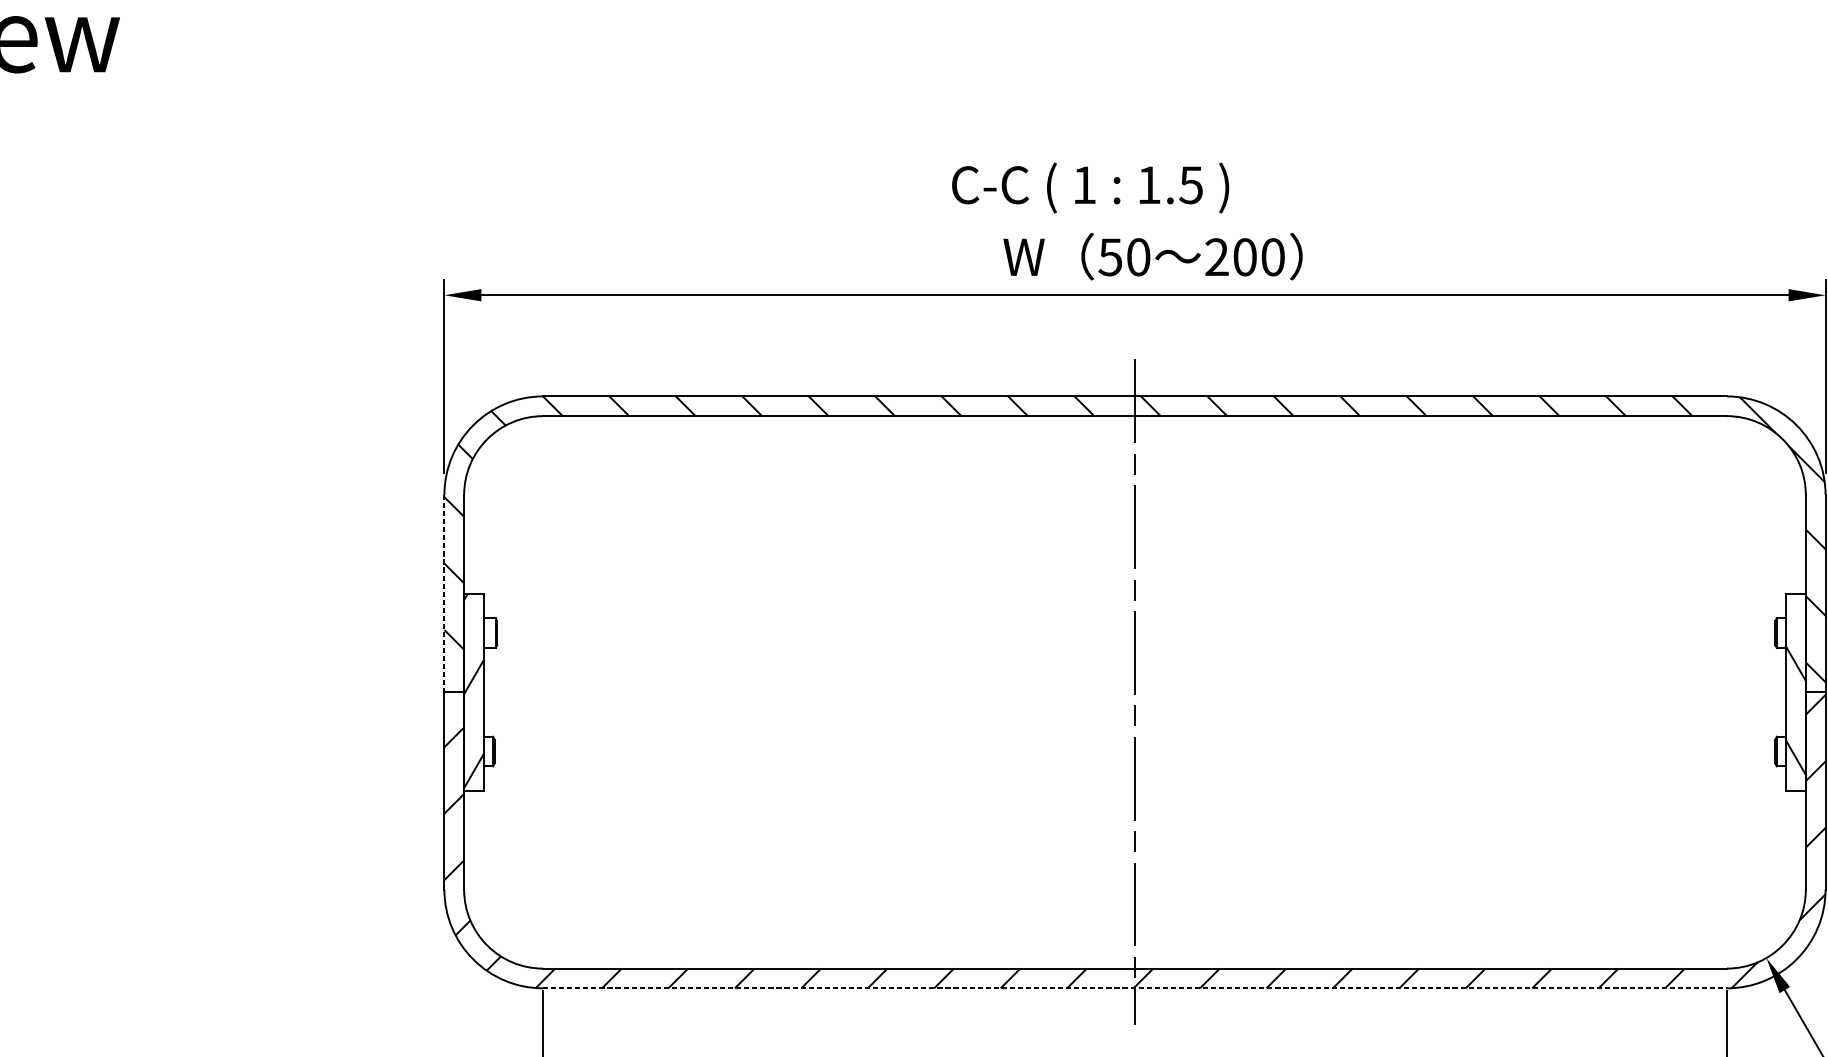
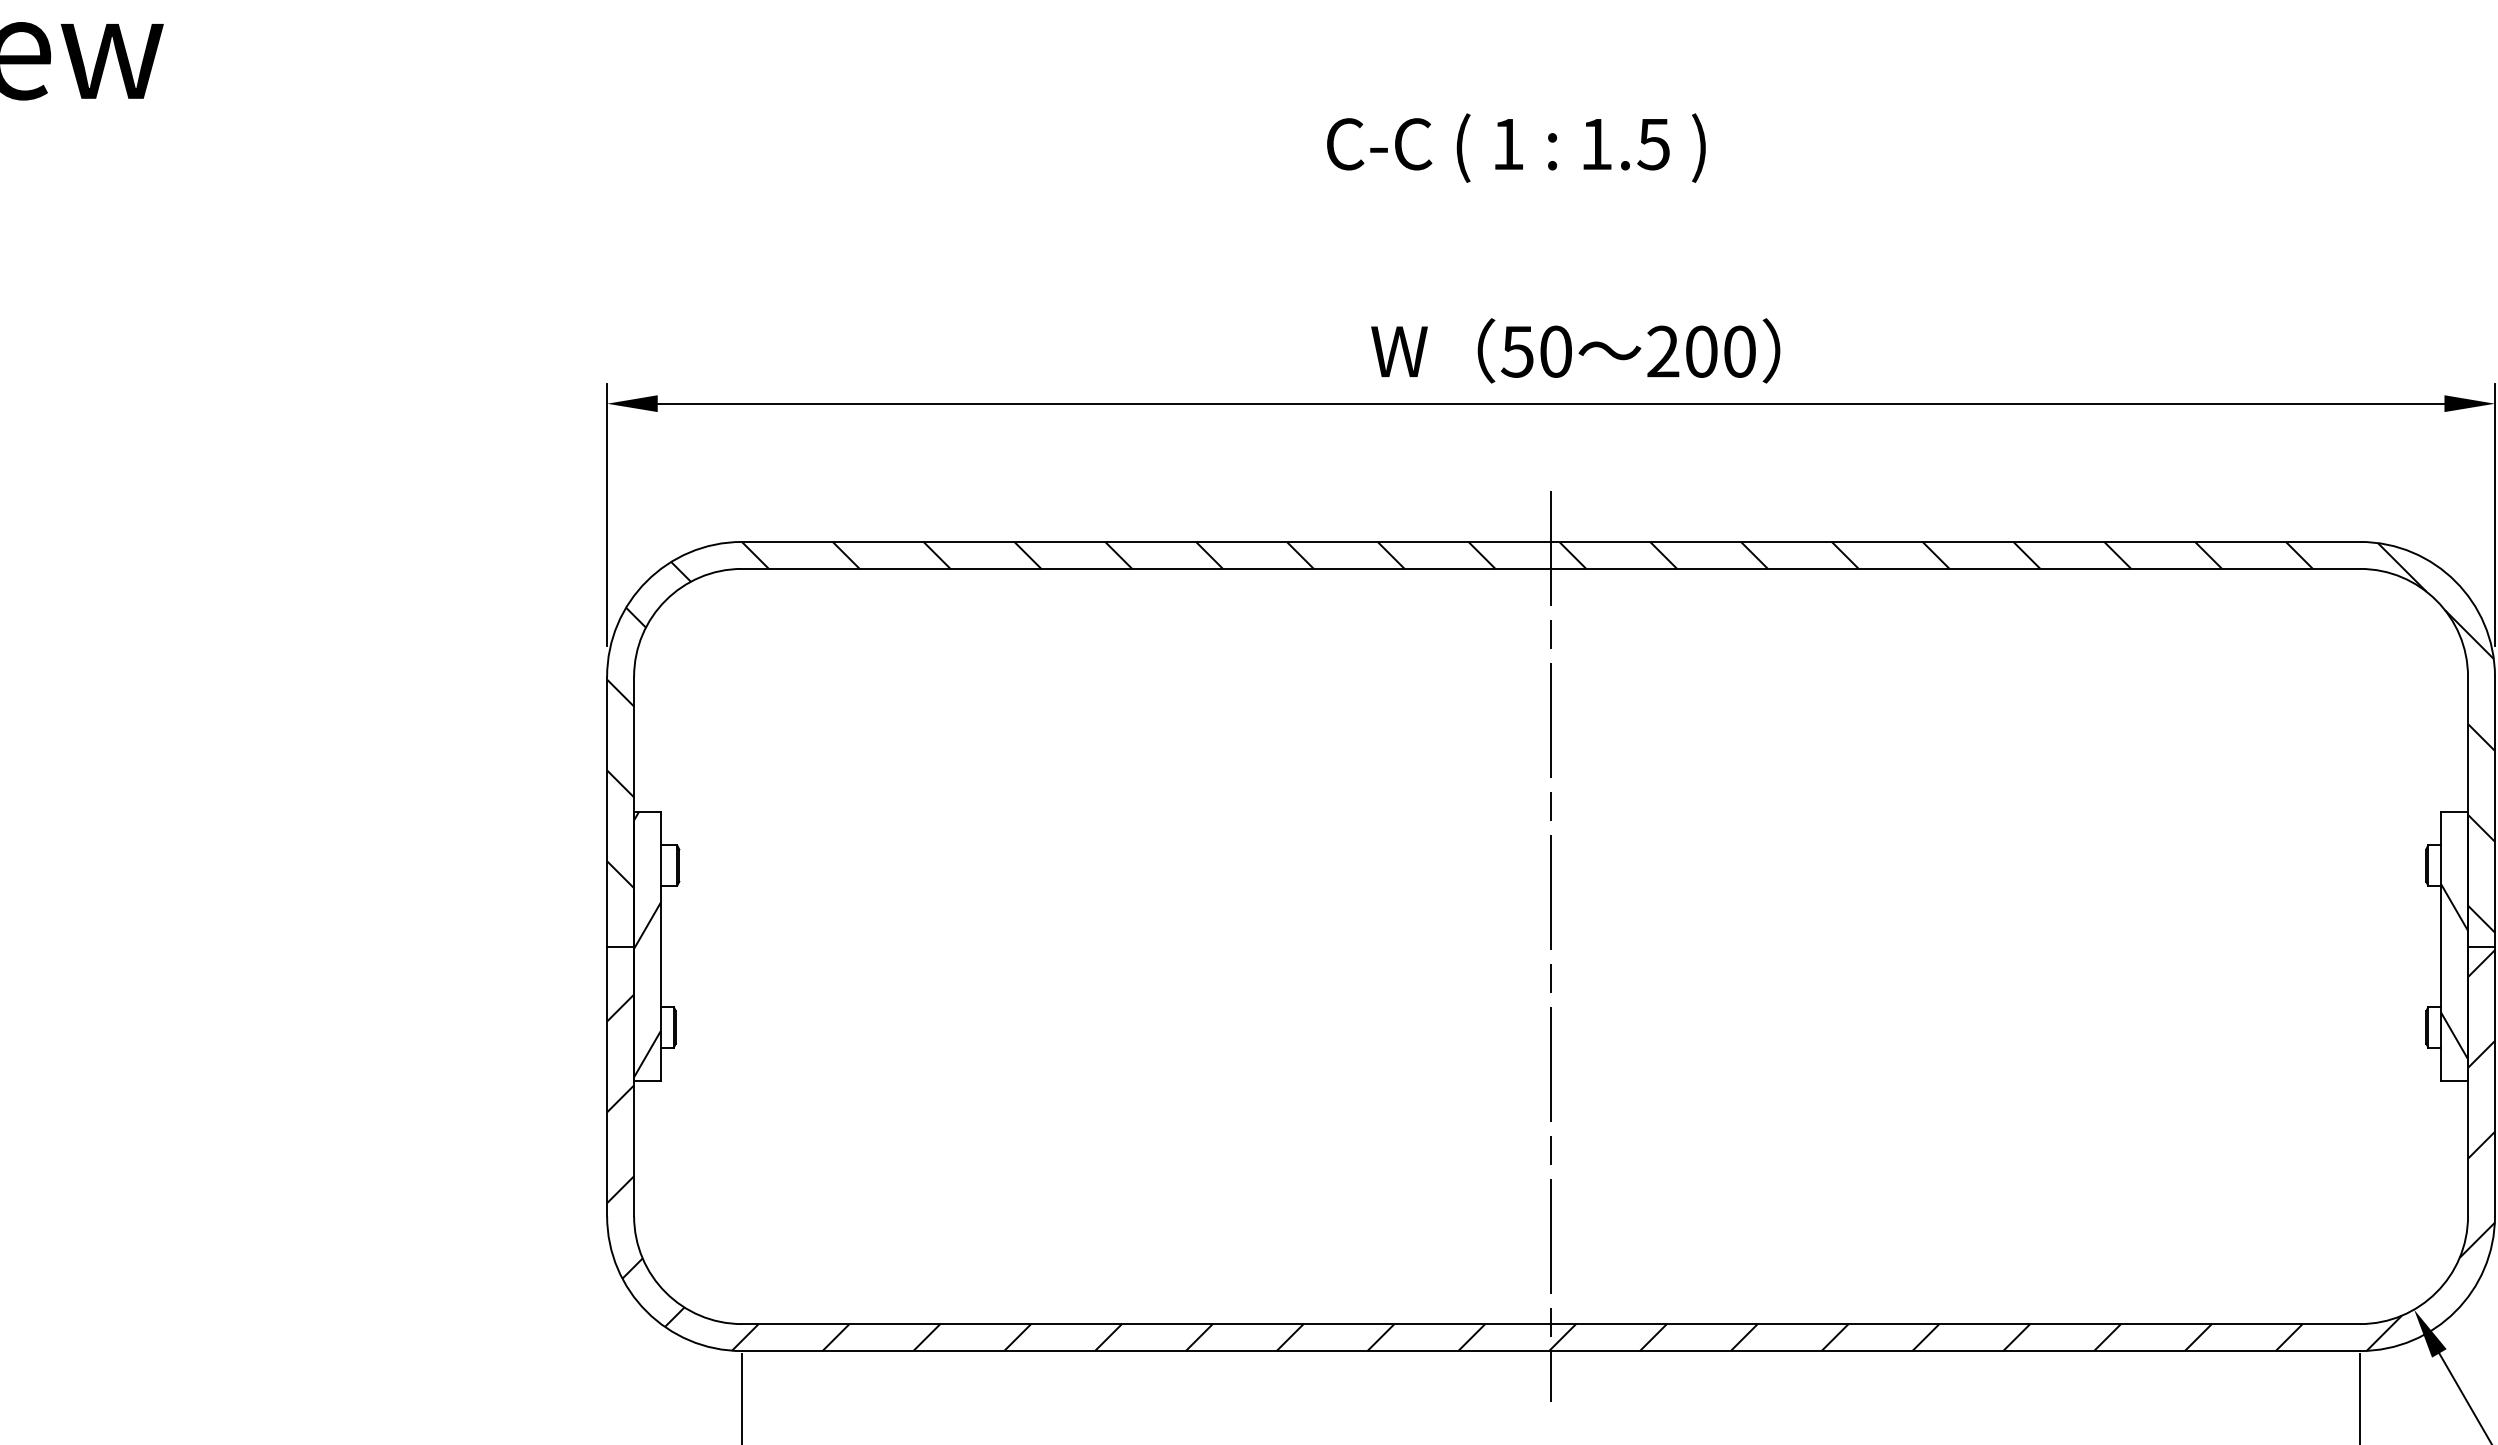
text: (1090, 187) -> (1516, 147), moved
line: (444, 593) -> (607, 811), dashed -> solid
line: (1135, 988) -> (1551, 1351), dashed -> solid

